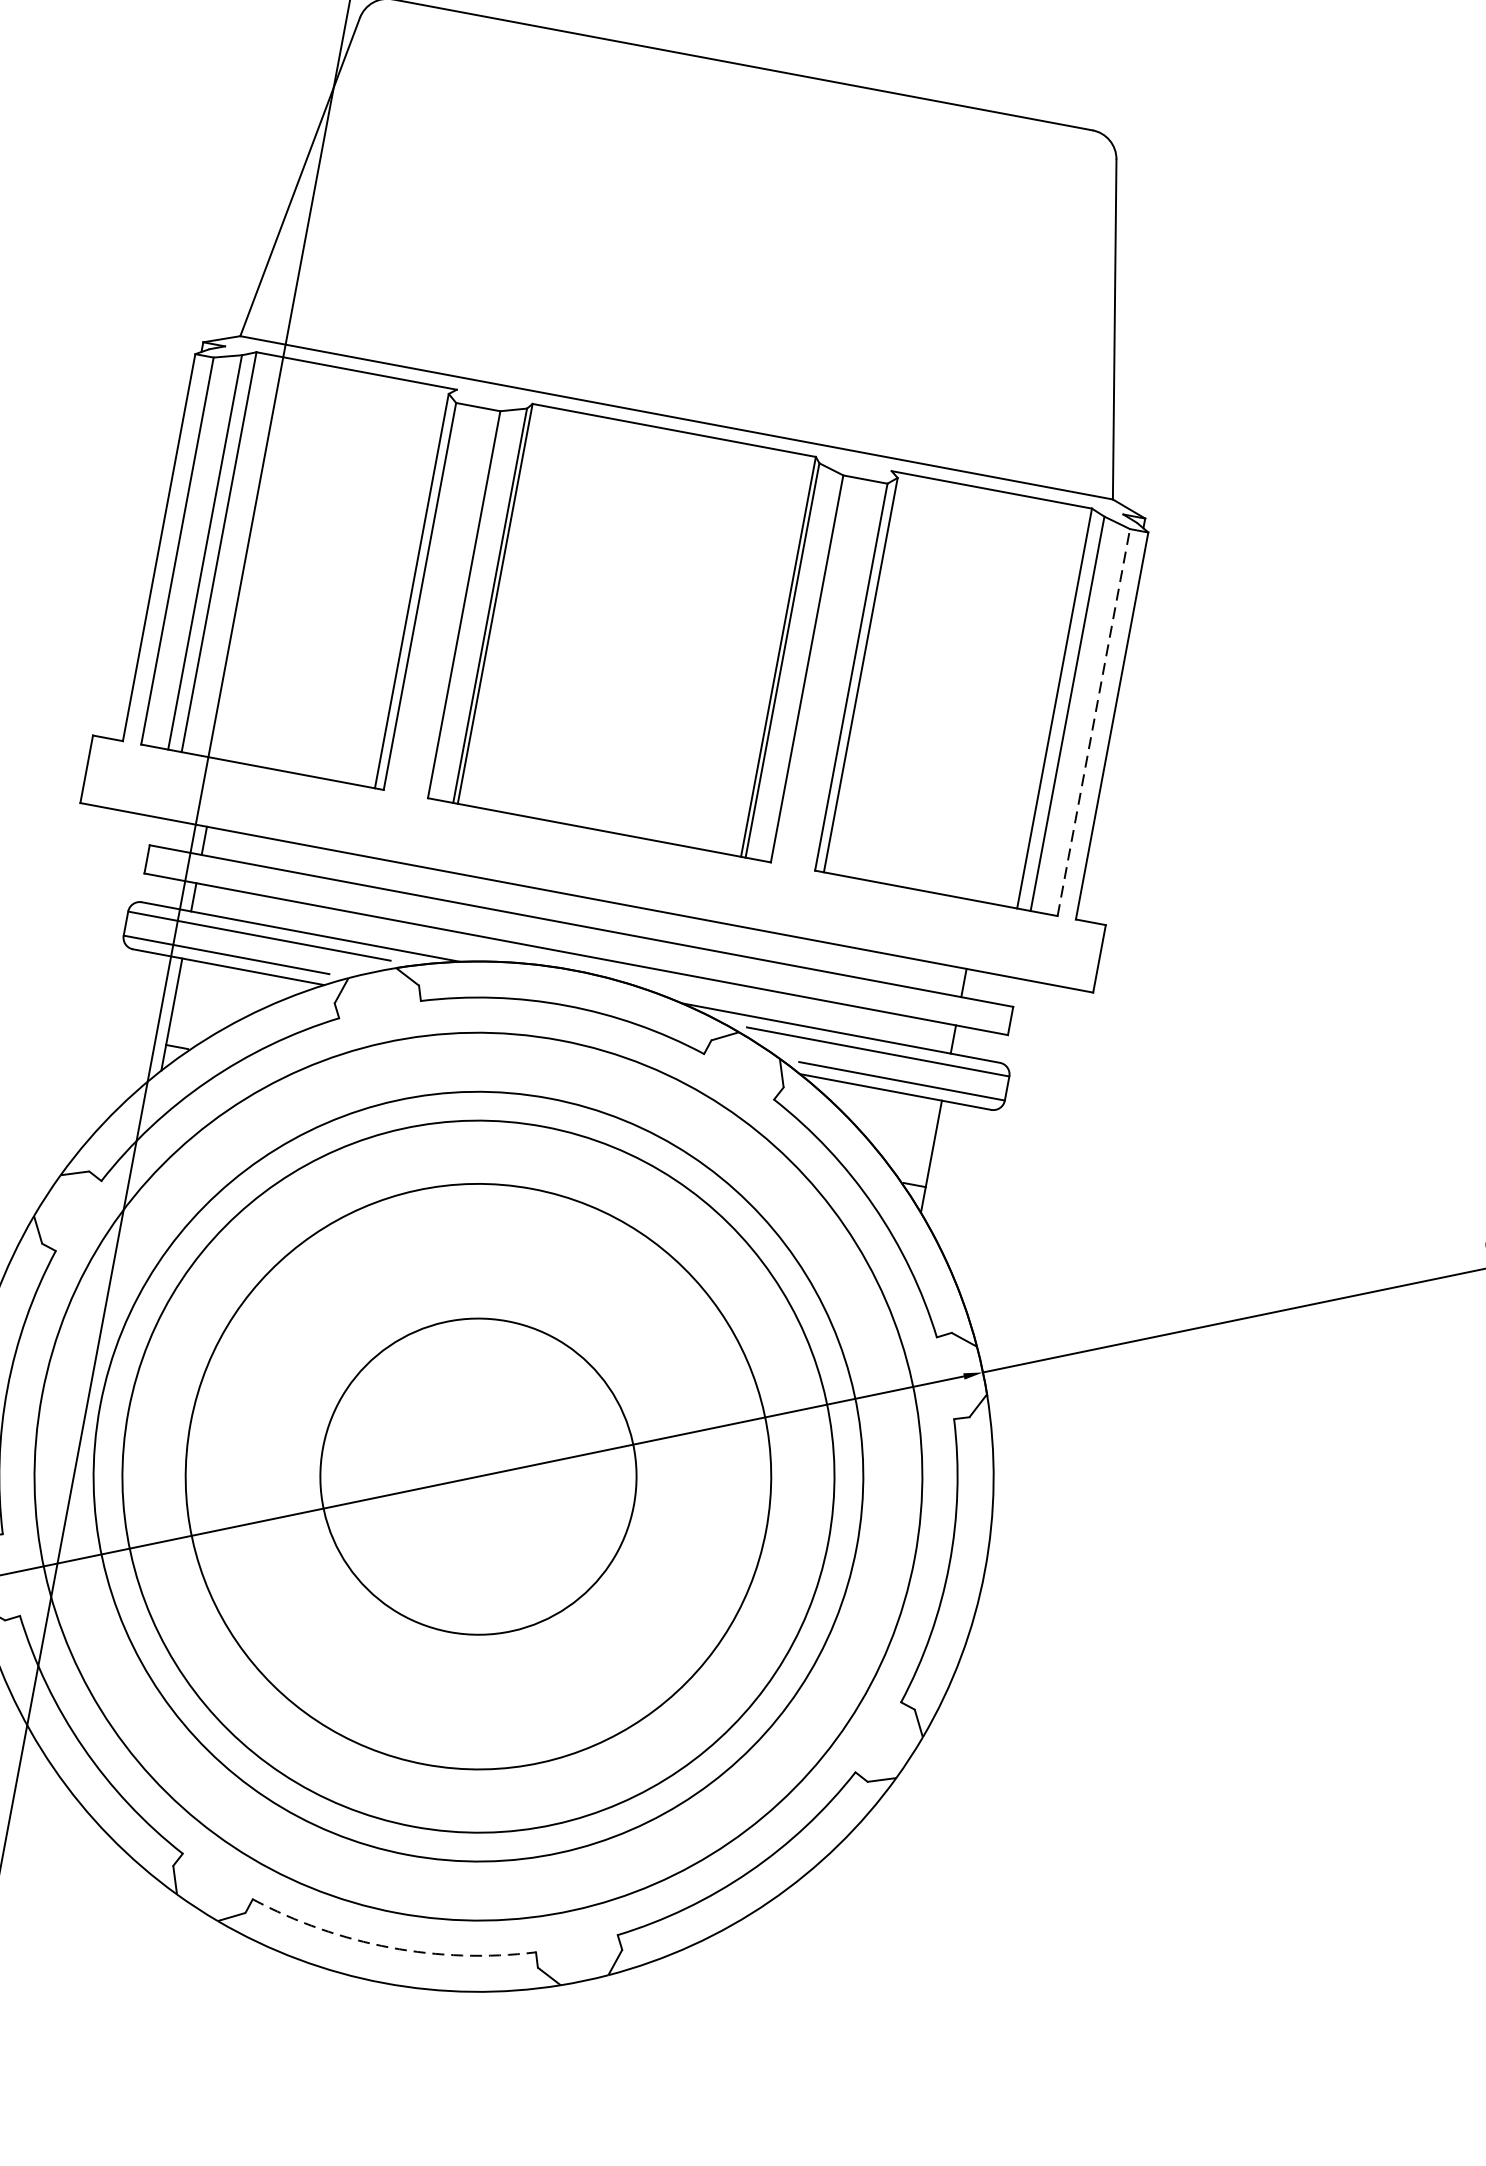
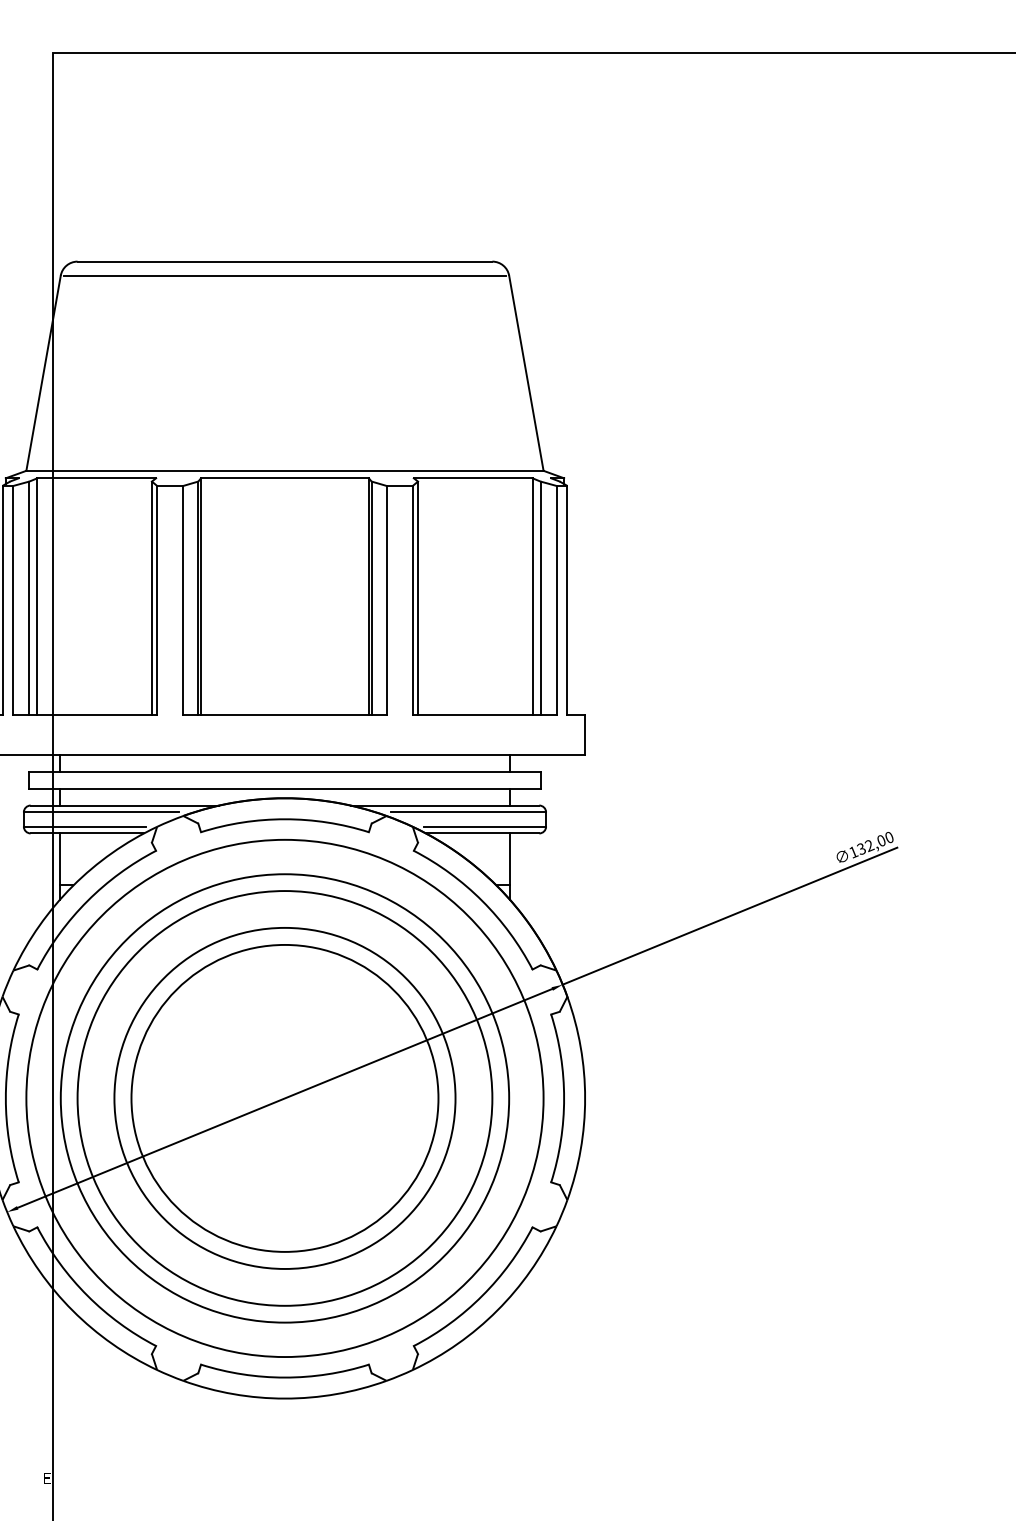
line: (737, 88) -> (284, 275), added
line: (1093, 722) -> (556, 600), dashed -> solid
circle: (477, 1474) -> (284, 1097), size x1.67
arc: (389, 1947) -> (284, 1377), dashed -> solid

